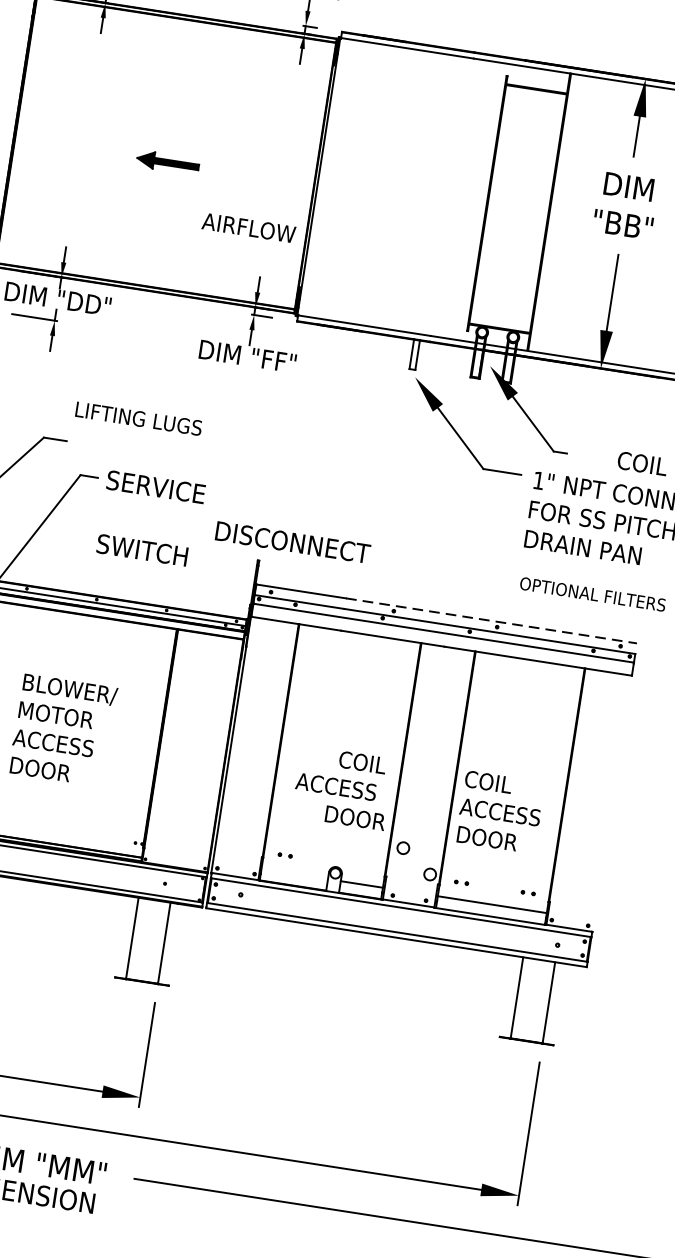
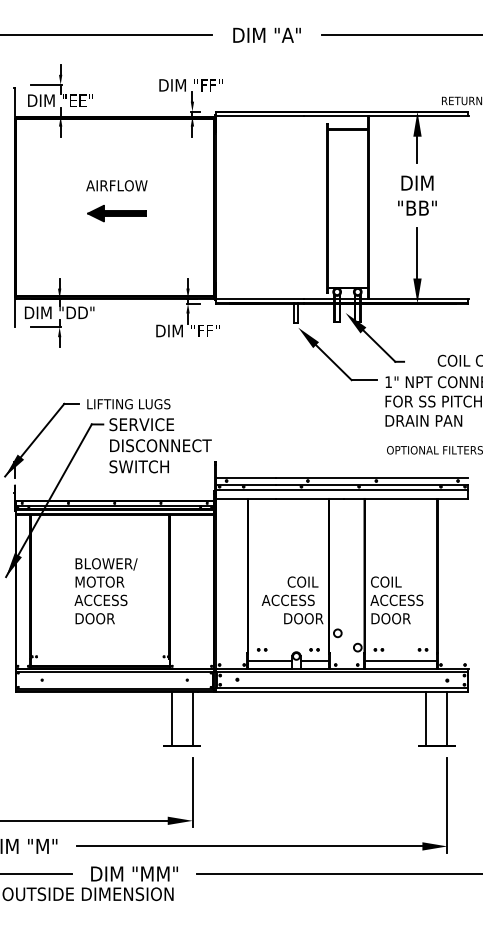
part: (167, 162) -> (116, 213), size x1.43
text: (248, 227) -> (116, 185), moved
text: (138, 419) -> (128, 404), moved
text: (292, 542) -> (160, 445), moved
line: (492, 620) -> (372, 477), dashed -> solid
part: (364, 867) -> (314, 649), added
line: (295, 873) -> (270, 660), added

